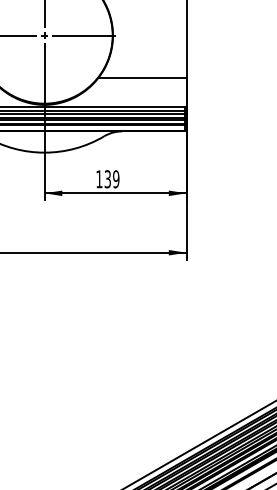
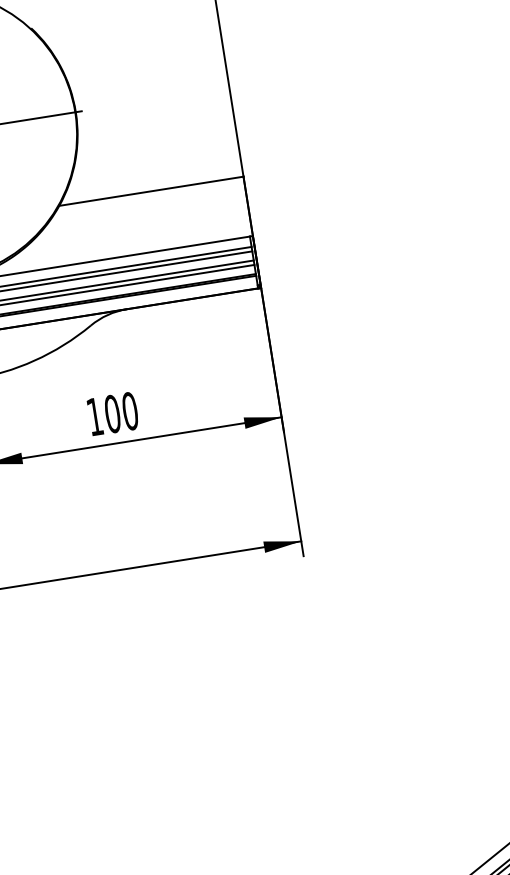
text: (111, 179) -> (120, 413), 139 -> 100

